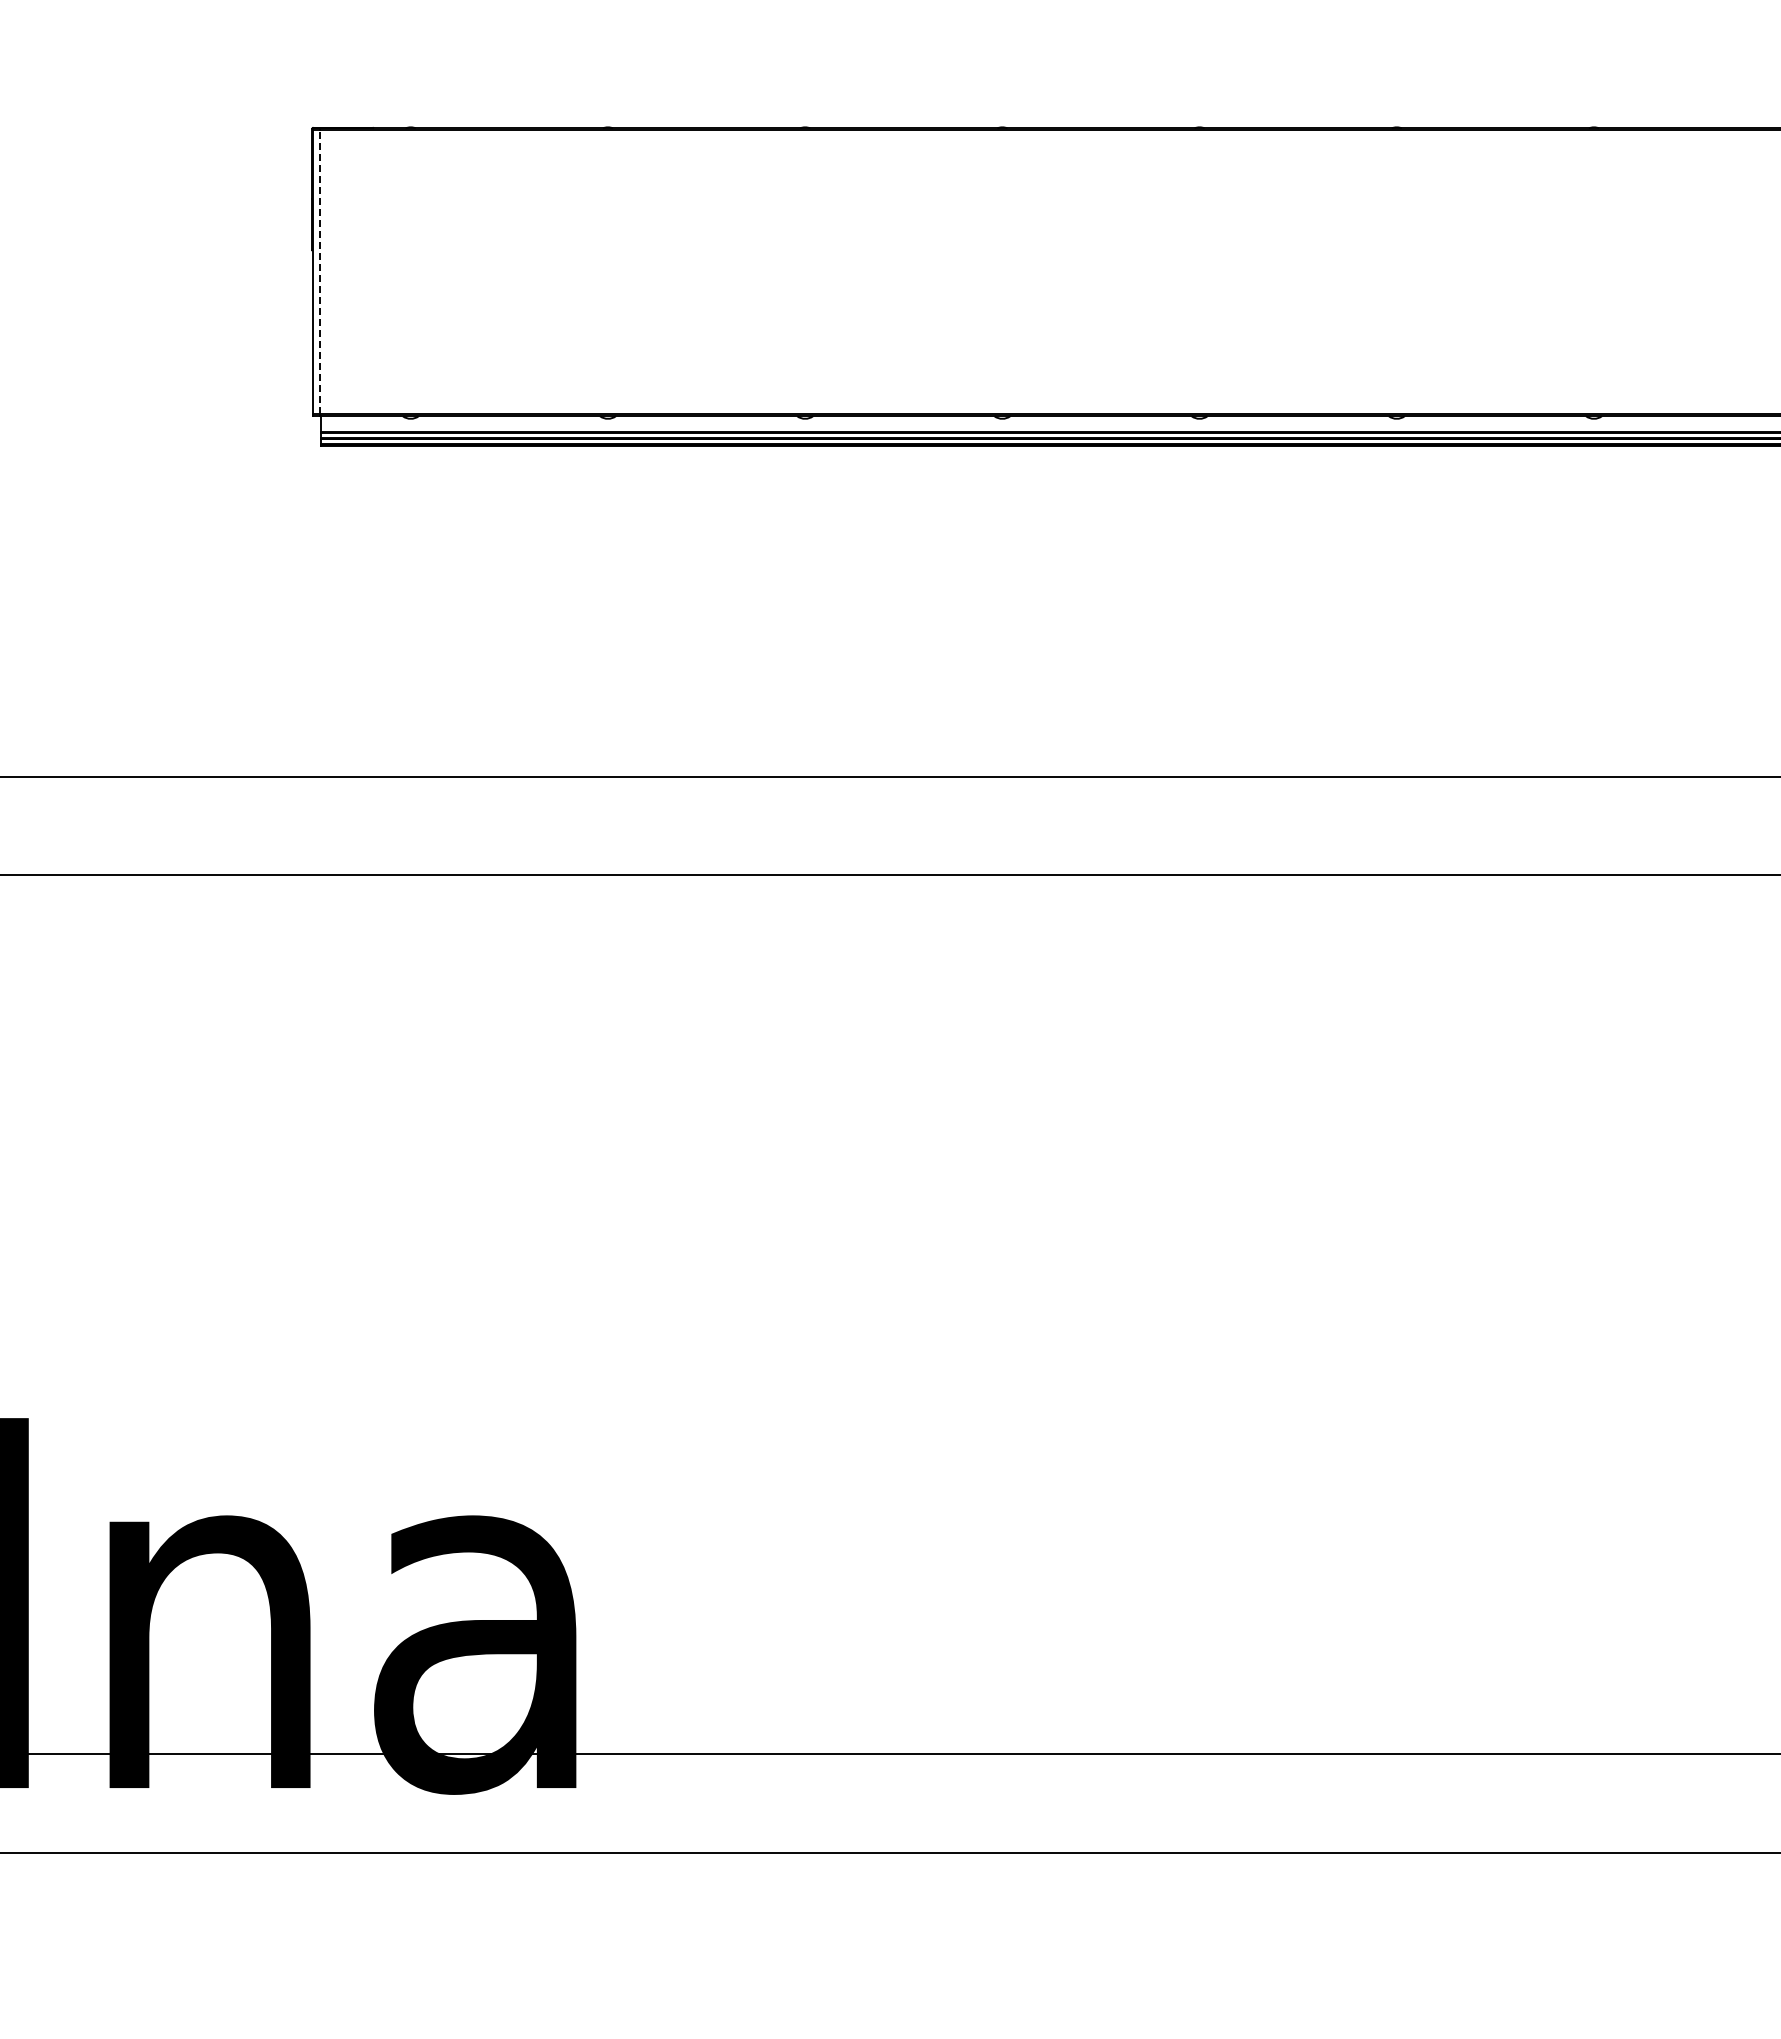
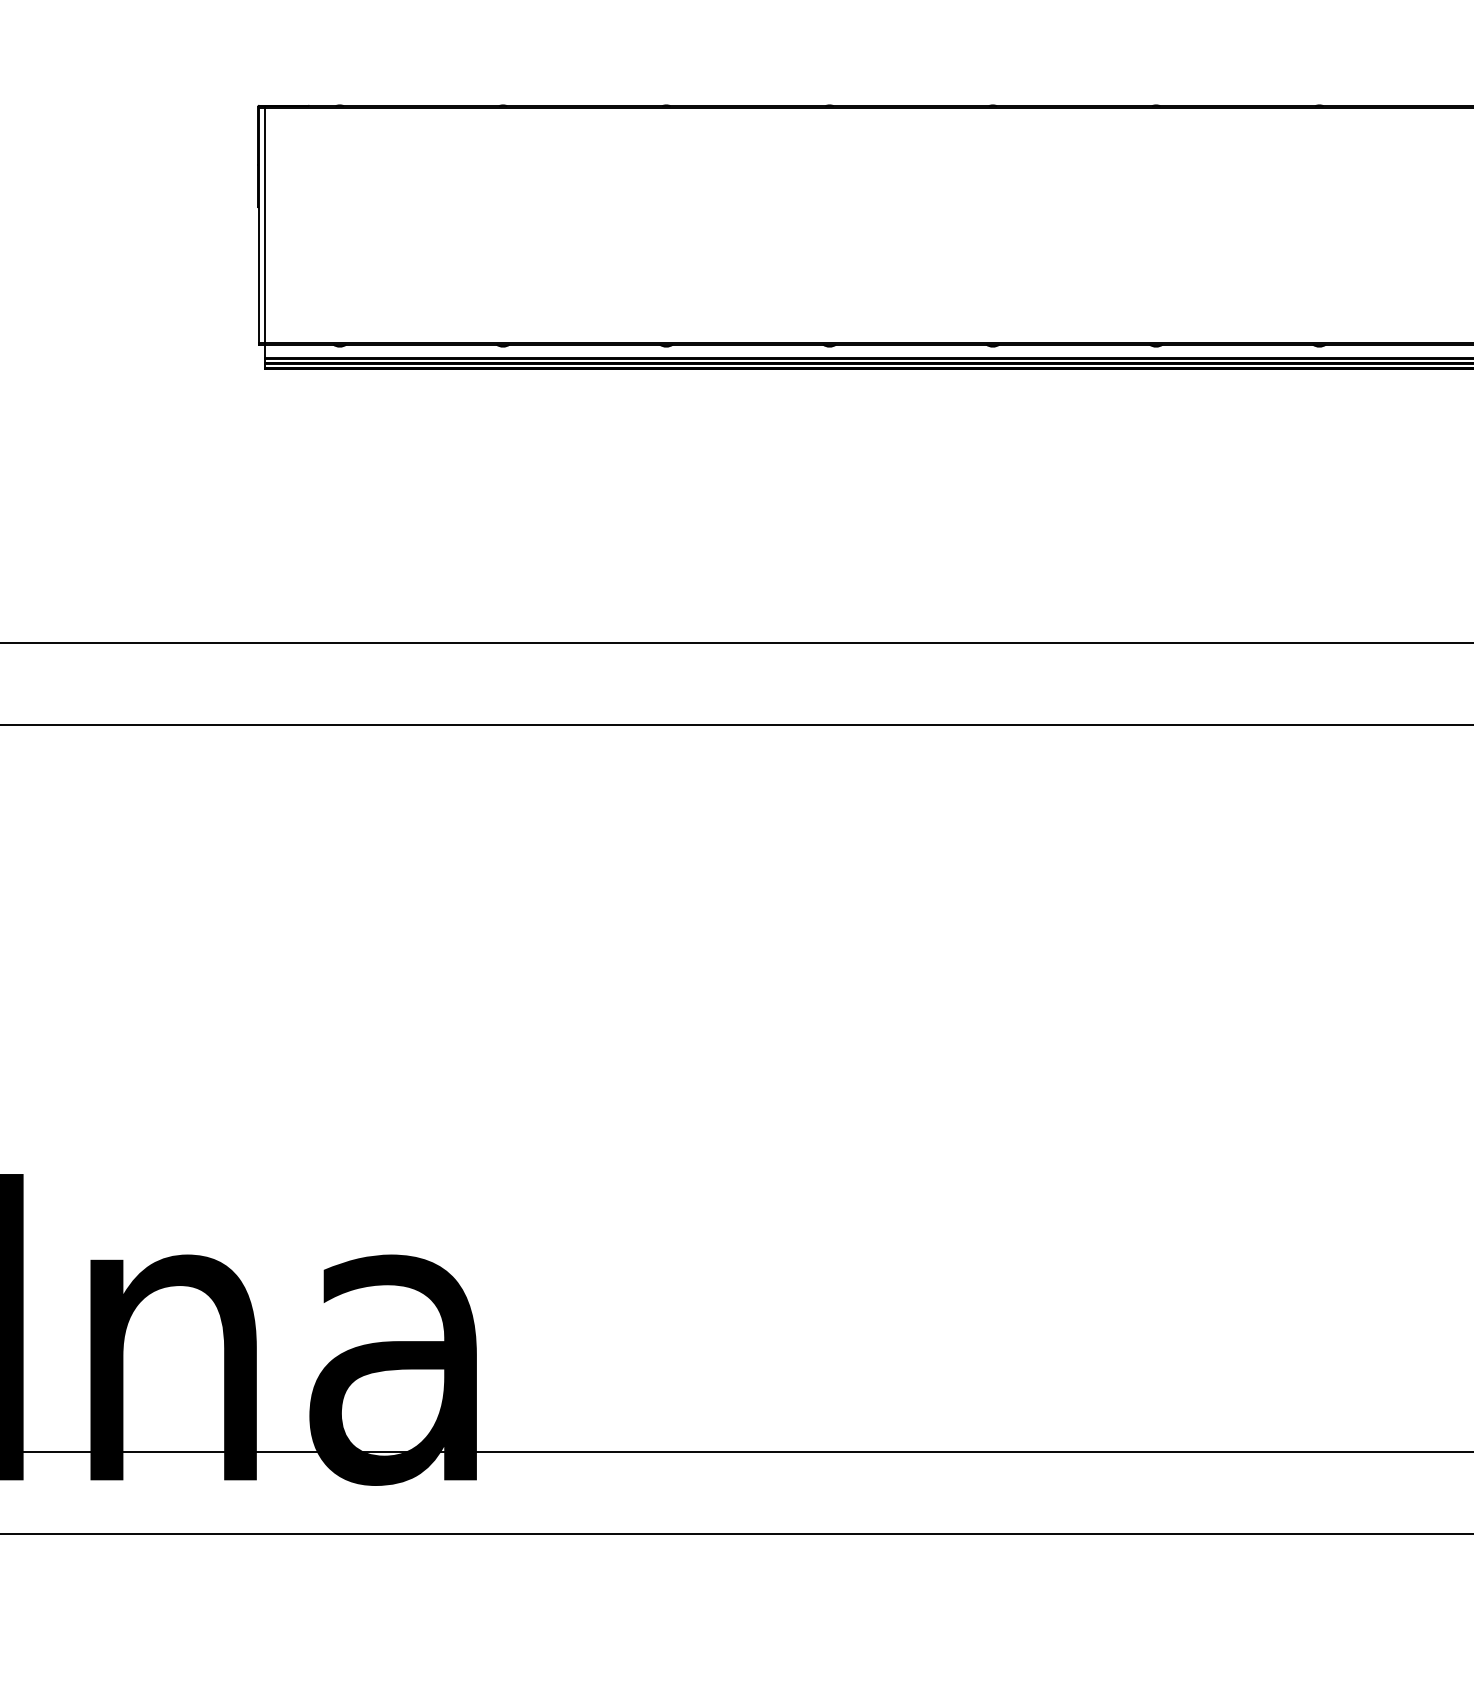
line: (320, 272) -> (265, 225), dashed -> solid

